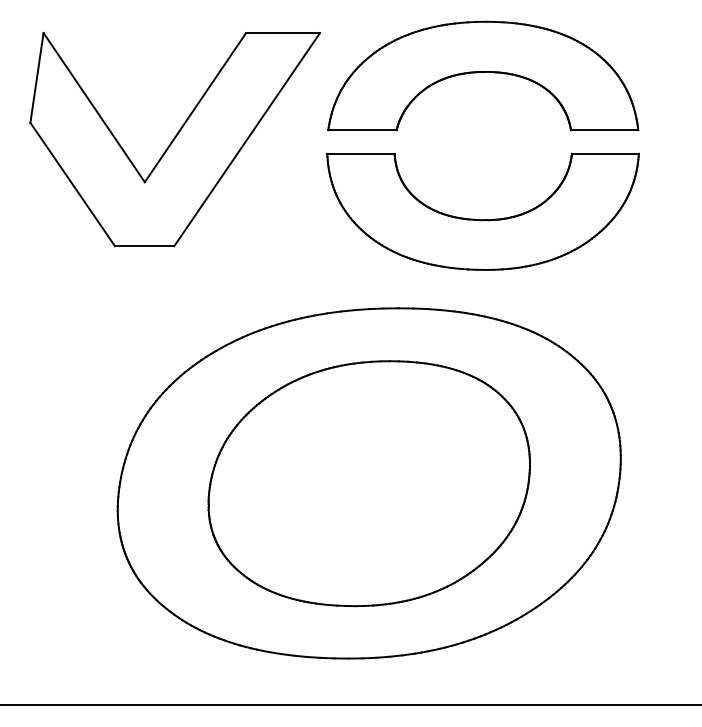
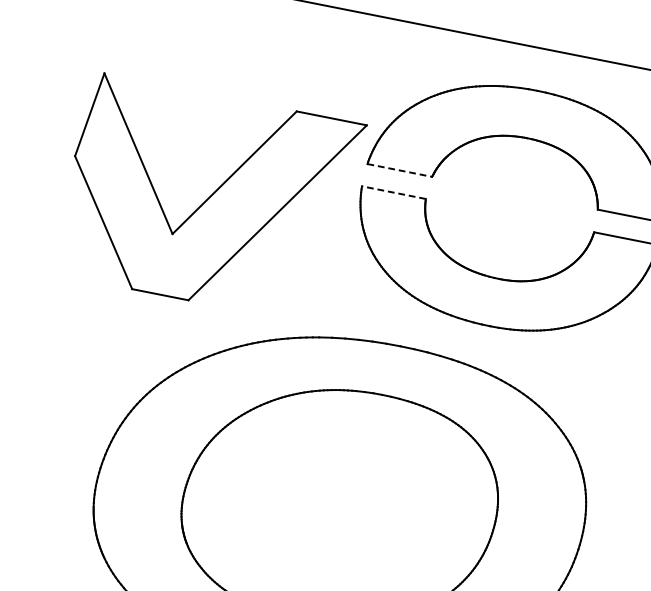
line: (363, 130) -> (400, 170), solid -> dashed
part: (174, 139) -> (208, 199), moved
line: (360, 153) -> (393, 192), solid -> dashed

